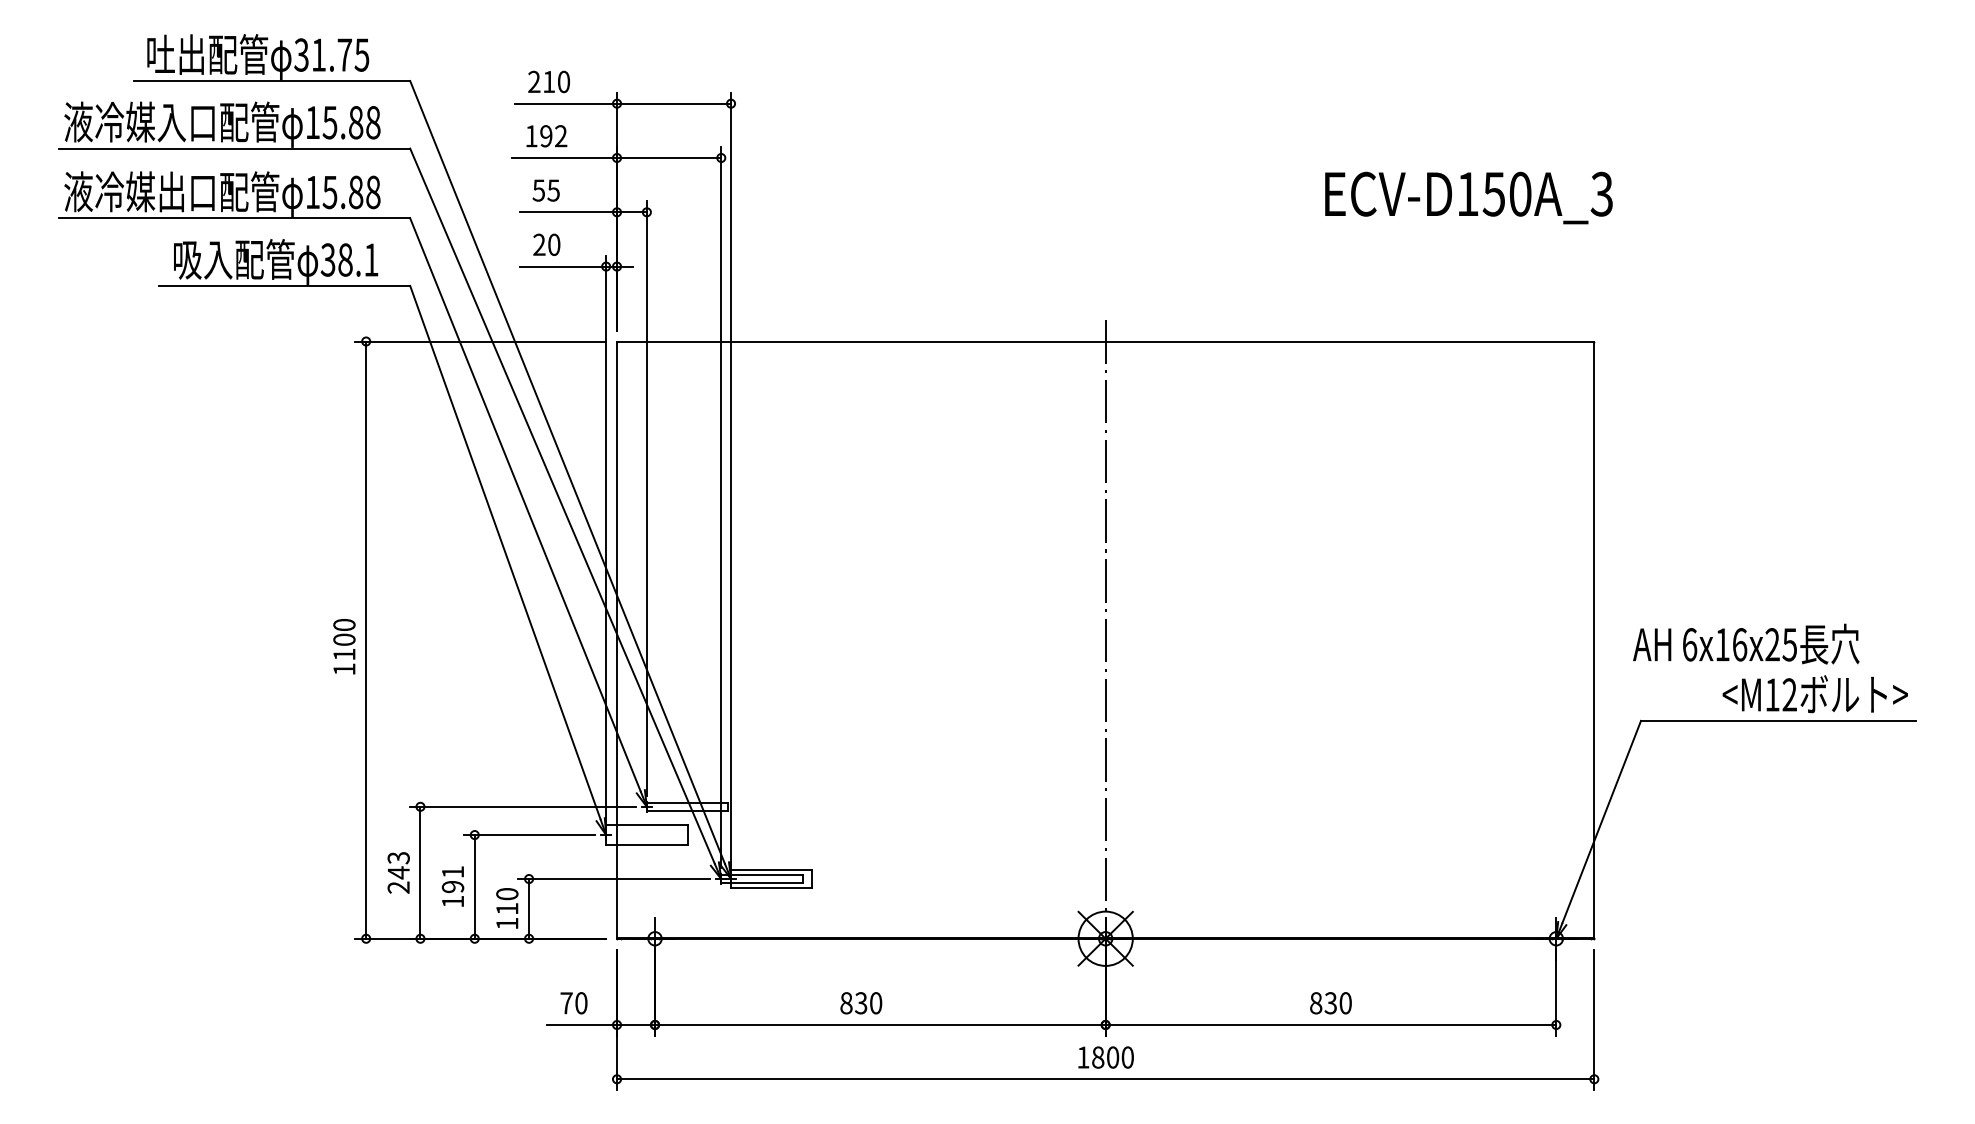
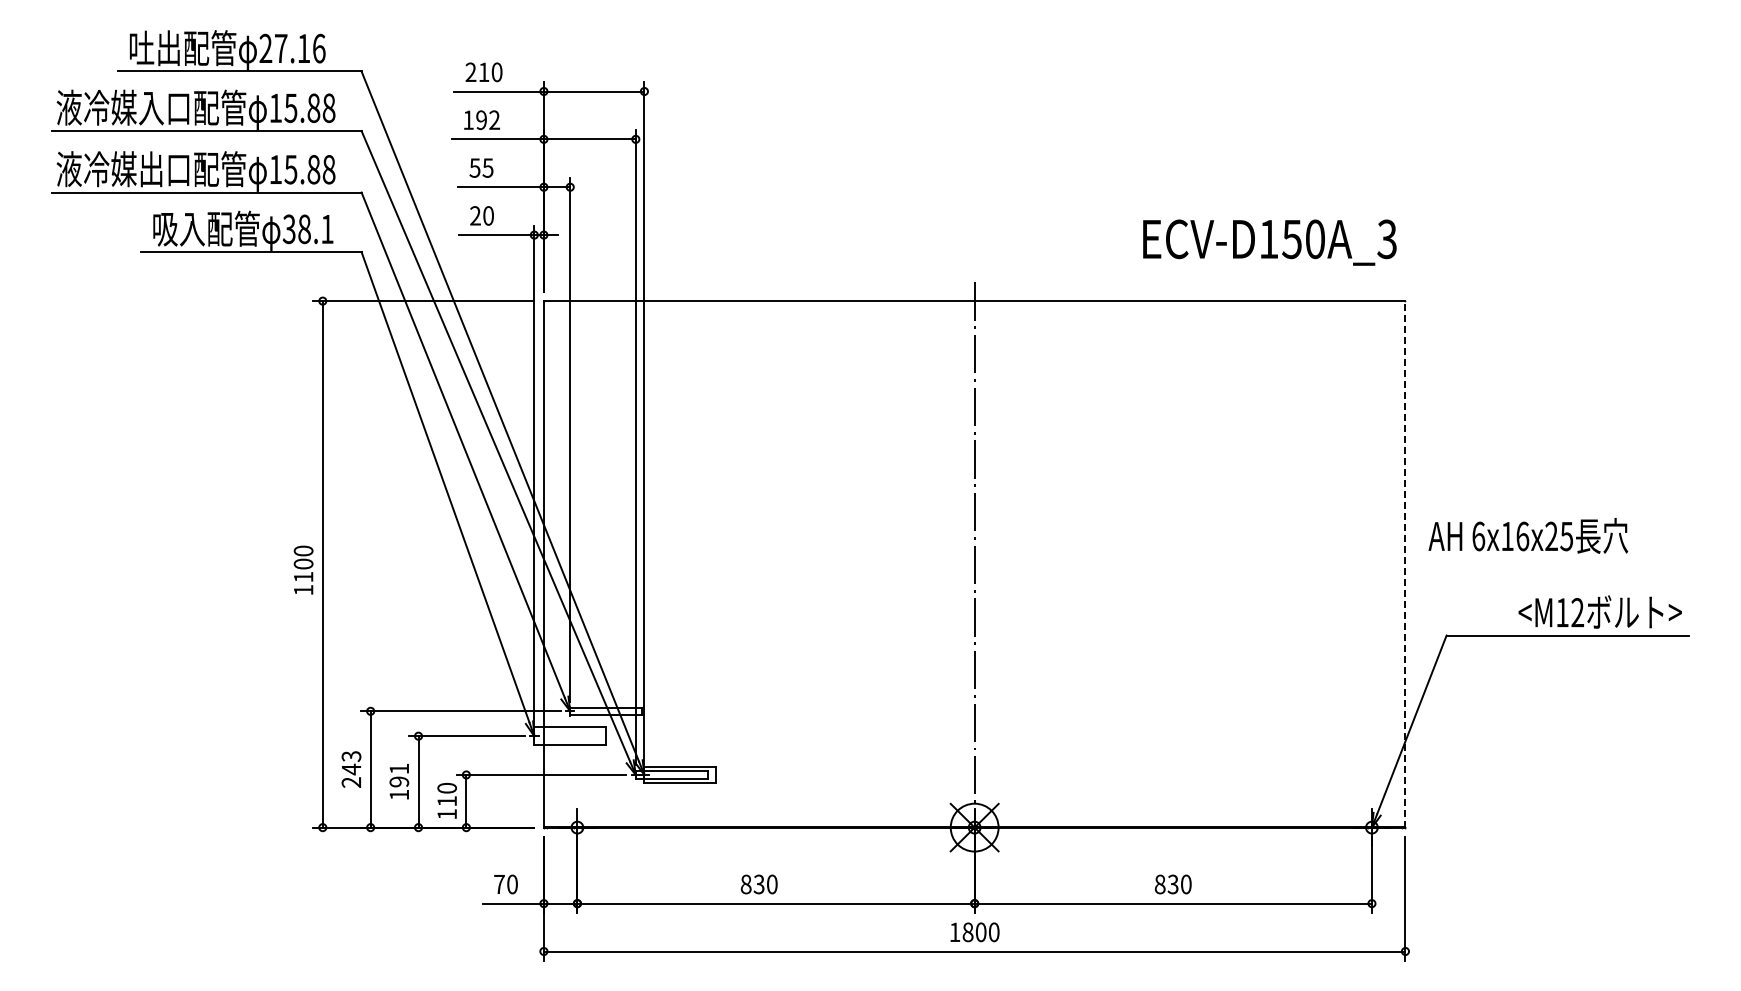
text: (331, 54) -> (292, 48), 31.75 -> 27.16
text: (1468, 197) -> (1269, 242), moved
line: (1594, 639) -> (1405, 563), solid -> dashed
text: (1746, 643) -> (1528, 535), moved

